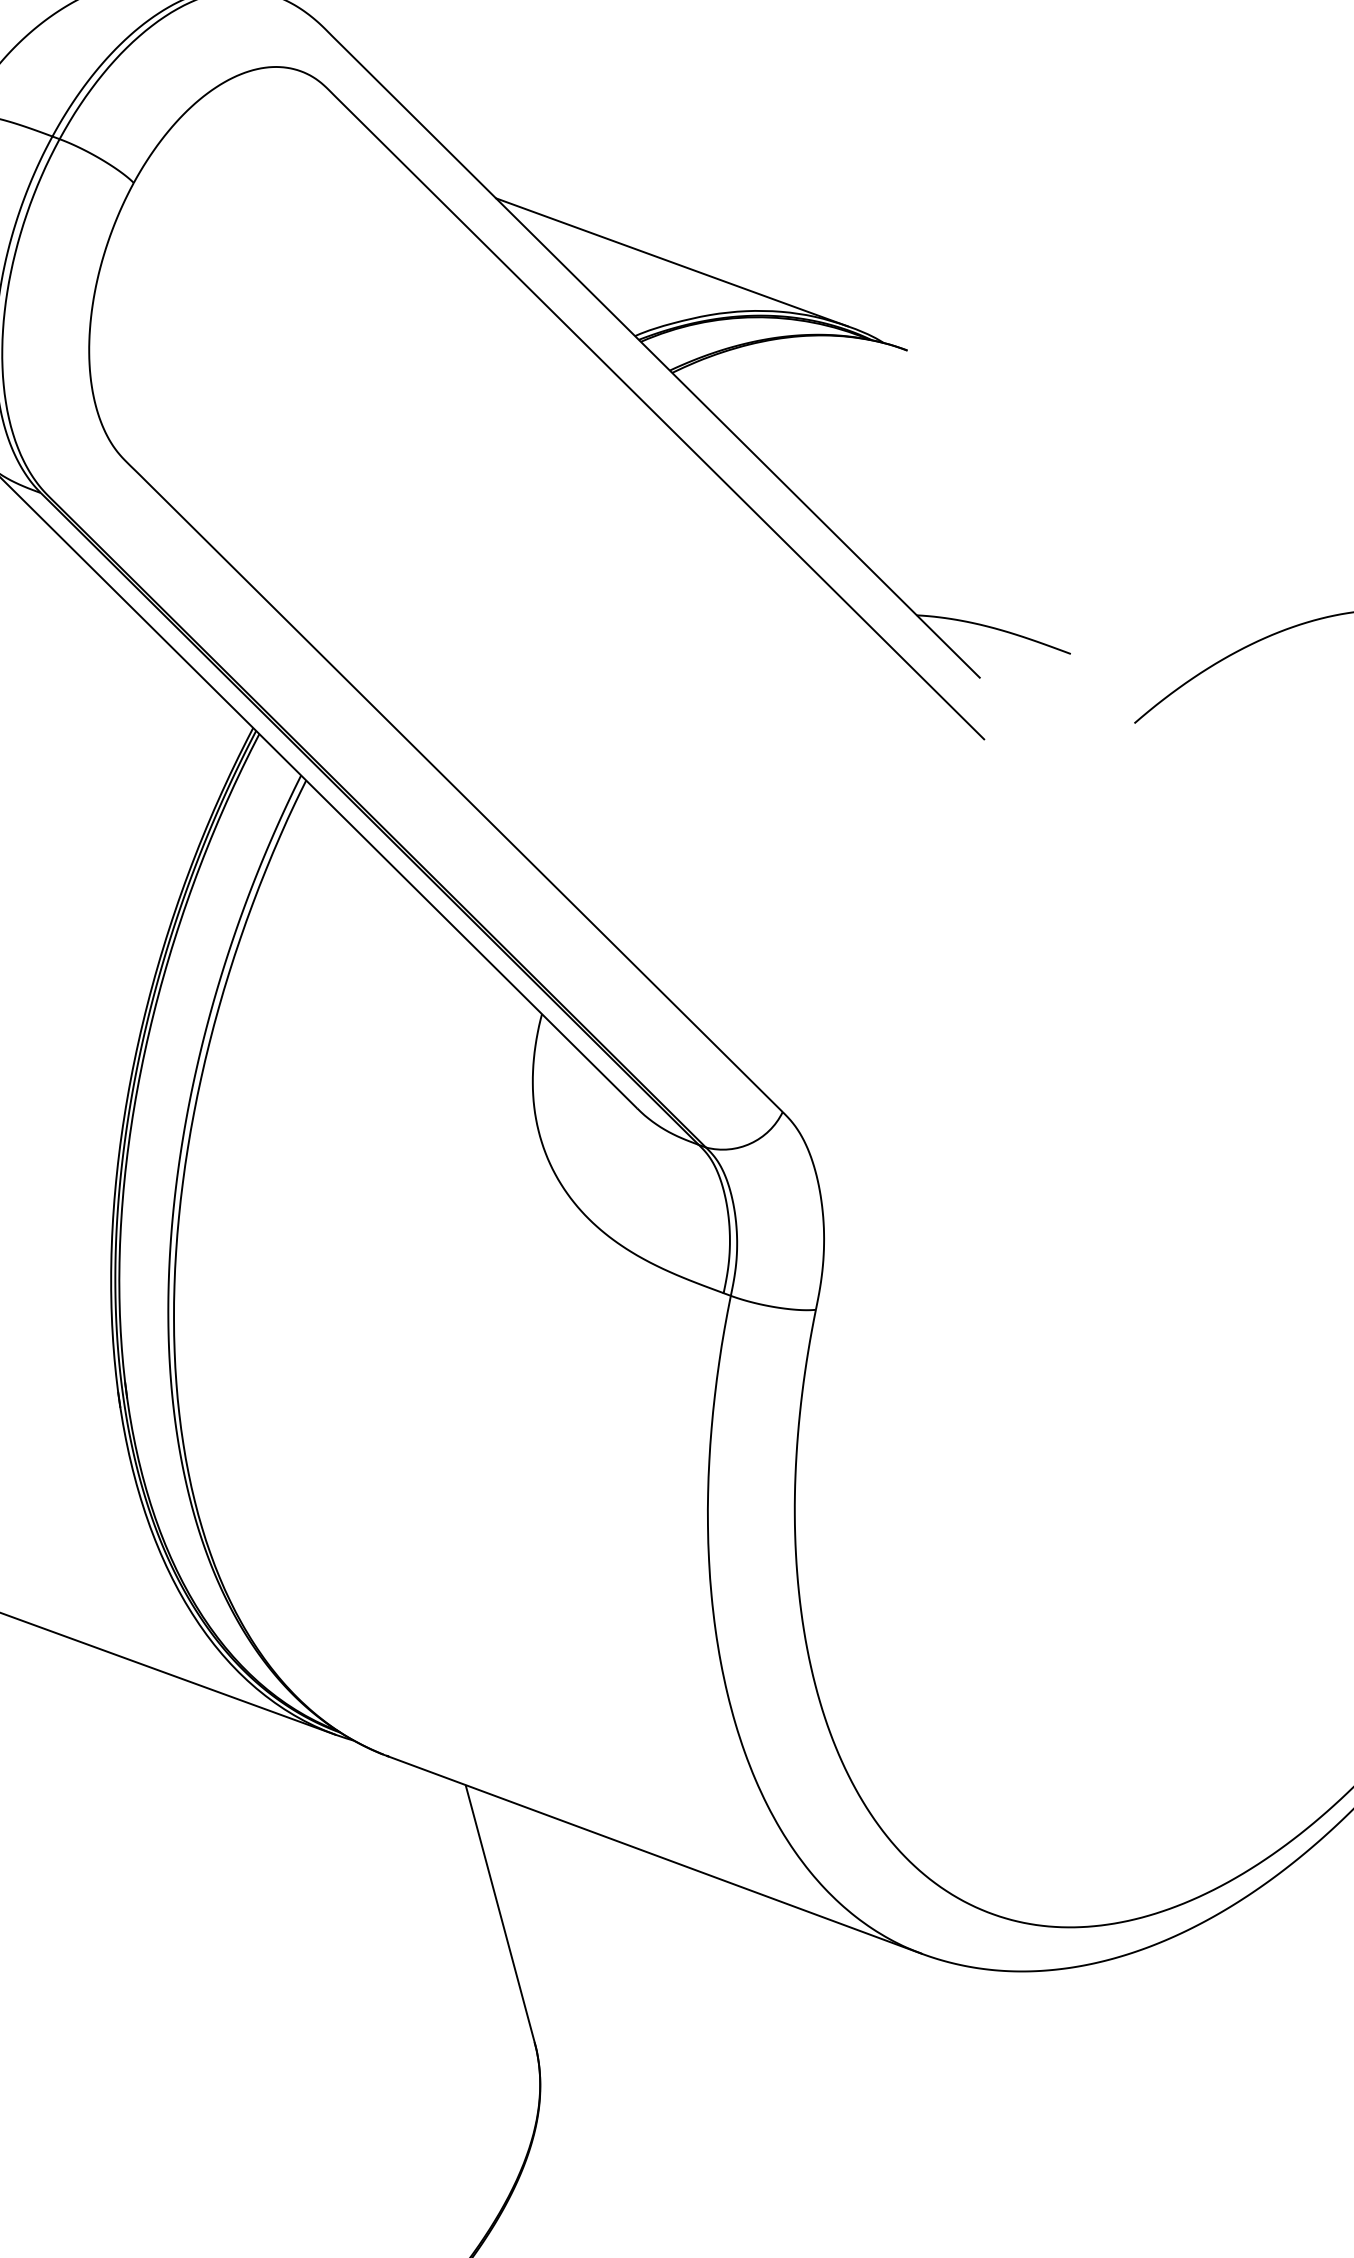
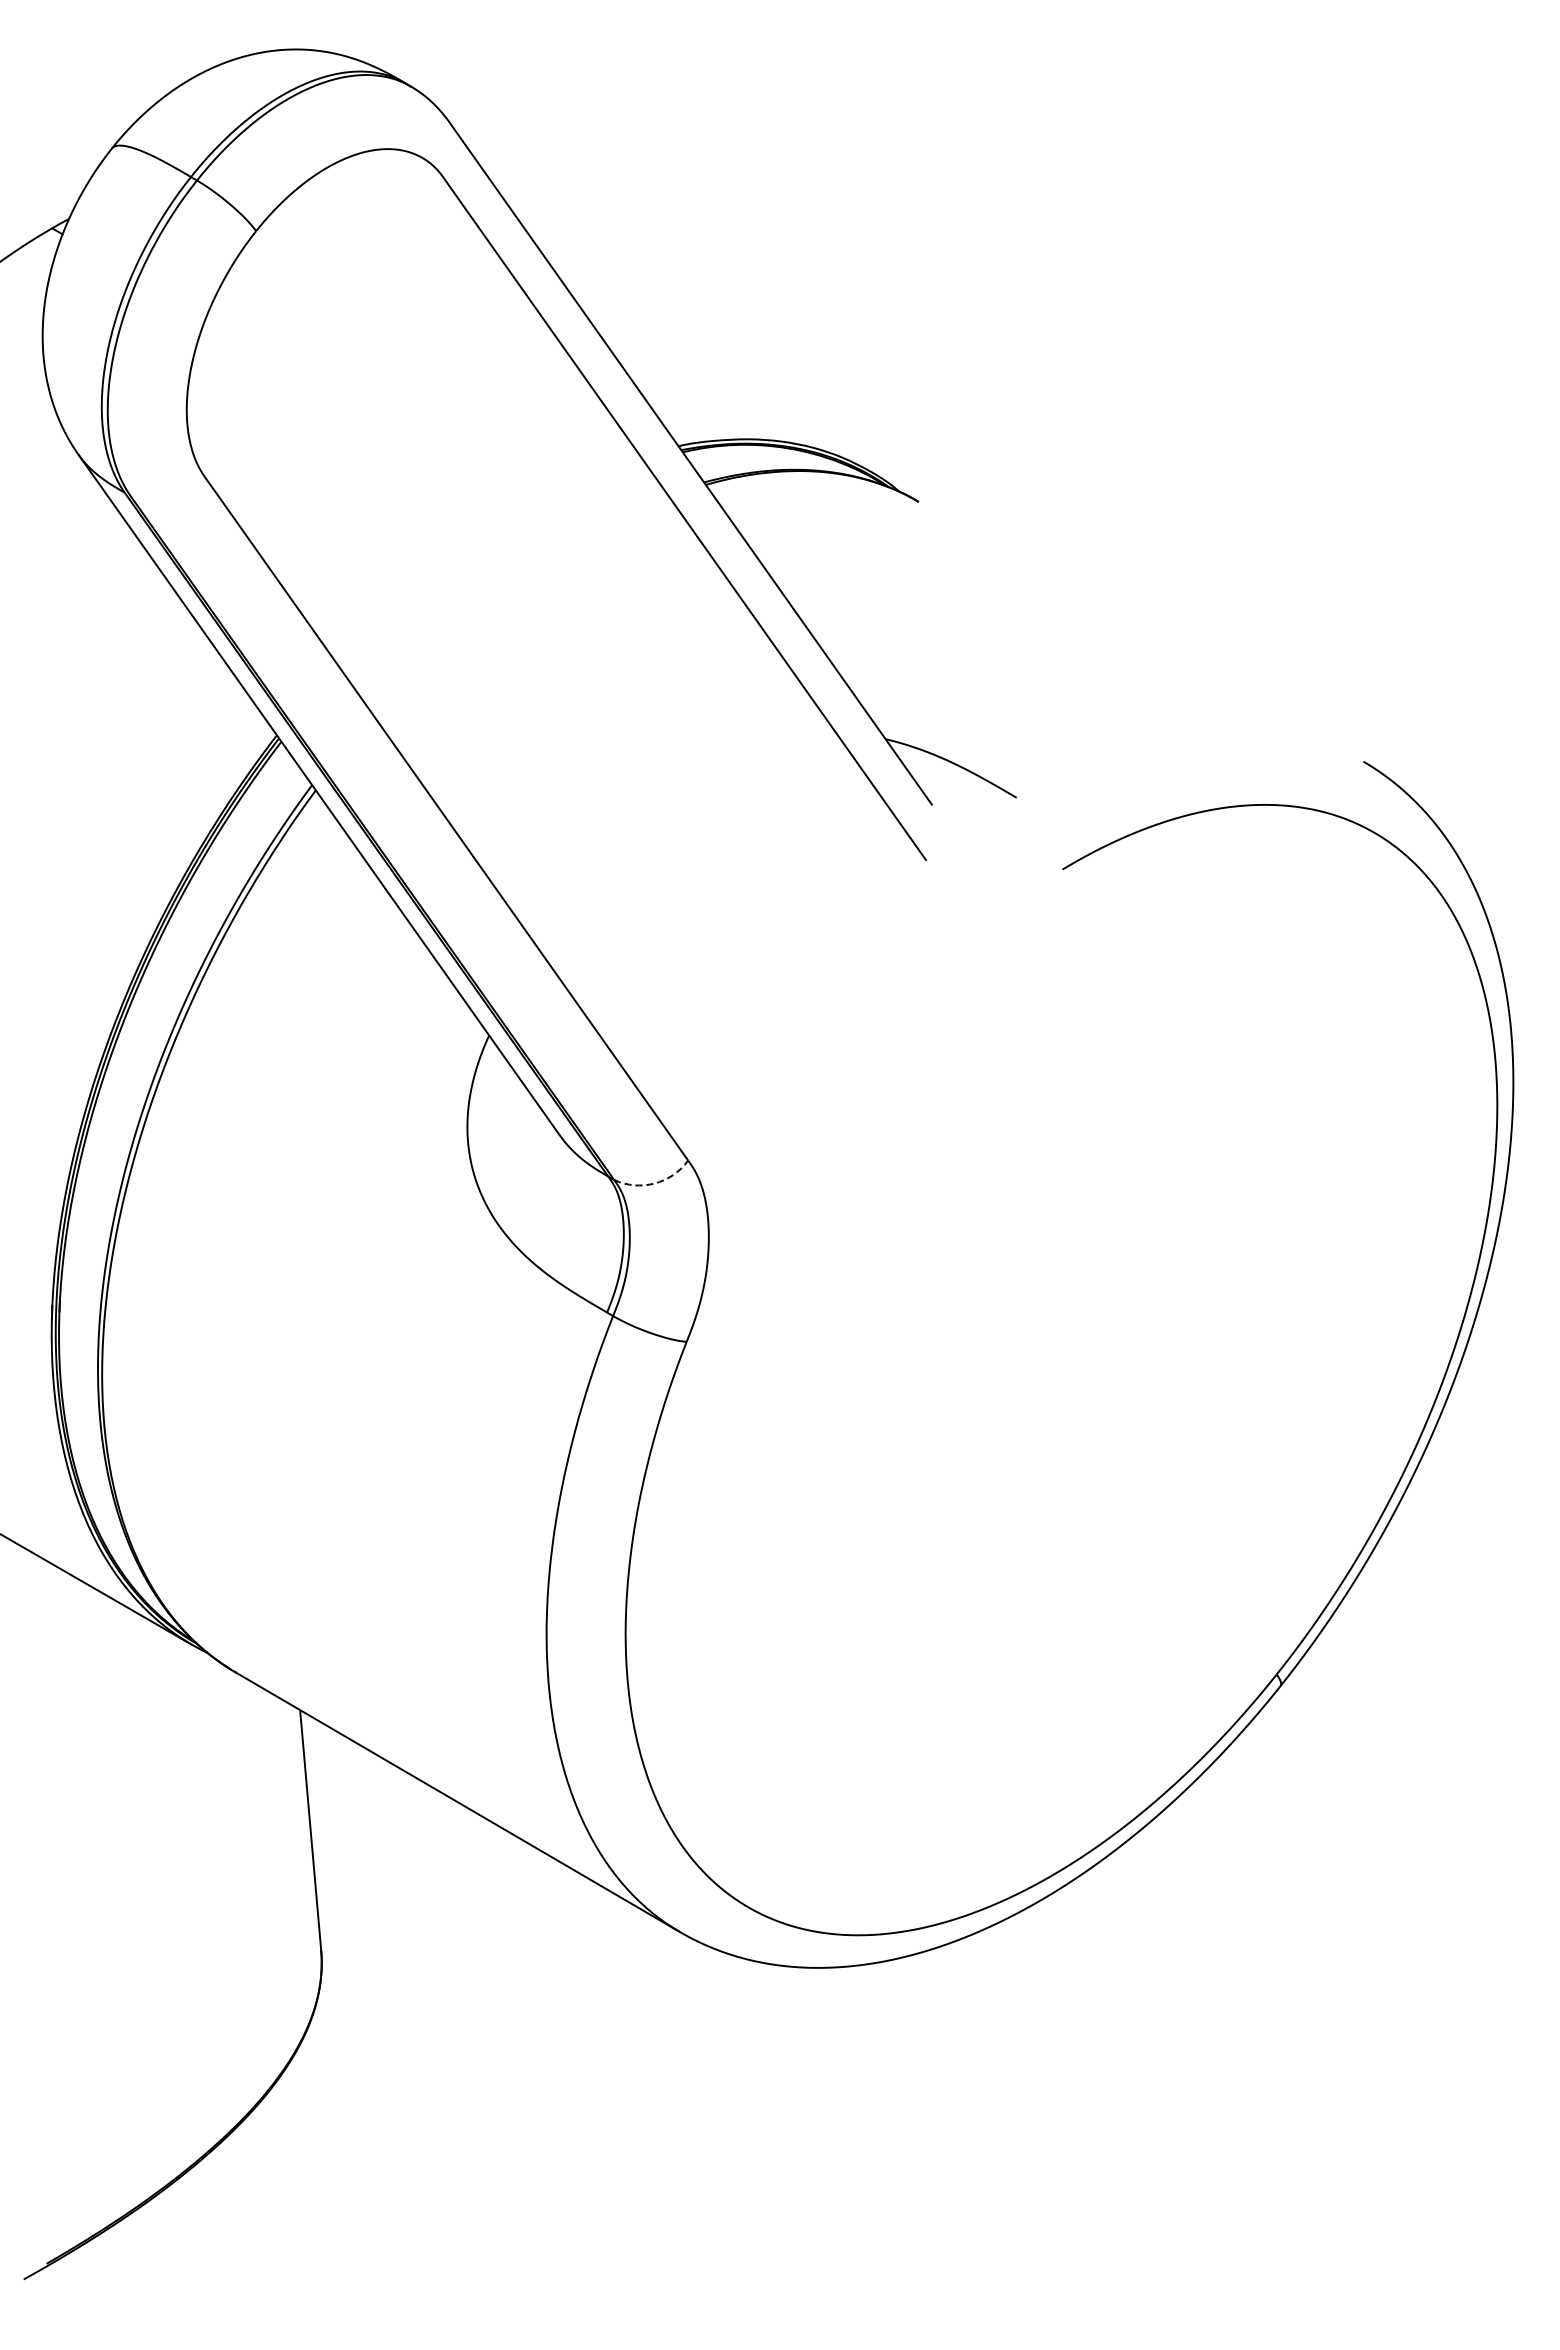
line: (671, 262) -> (722, 386), removed
arc: (750, 1143) -> (654, 1183), solid -> dashed

